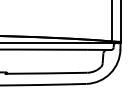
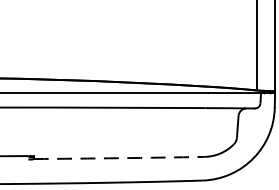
arc: (47, 73) -> (119, 158), solid -> dashed

